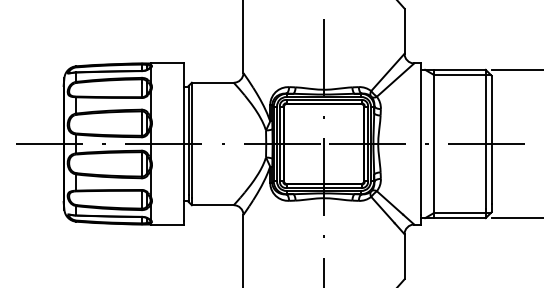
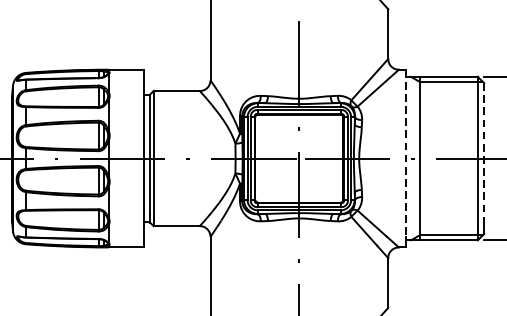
line: (420, 139) -> (405, 153), solid -> dashed
line: (491, 140) -> (484, 154), solid -> dashed

